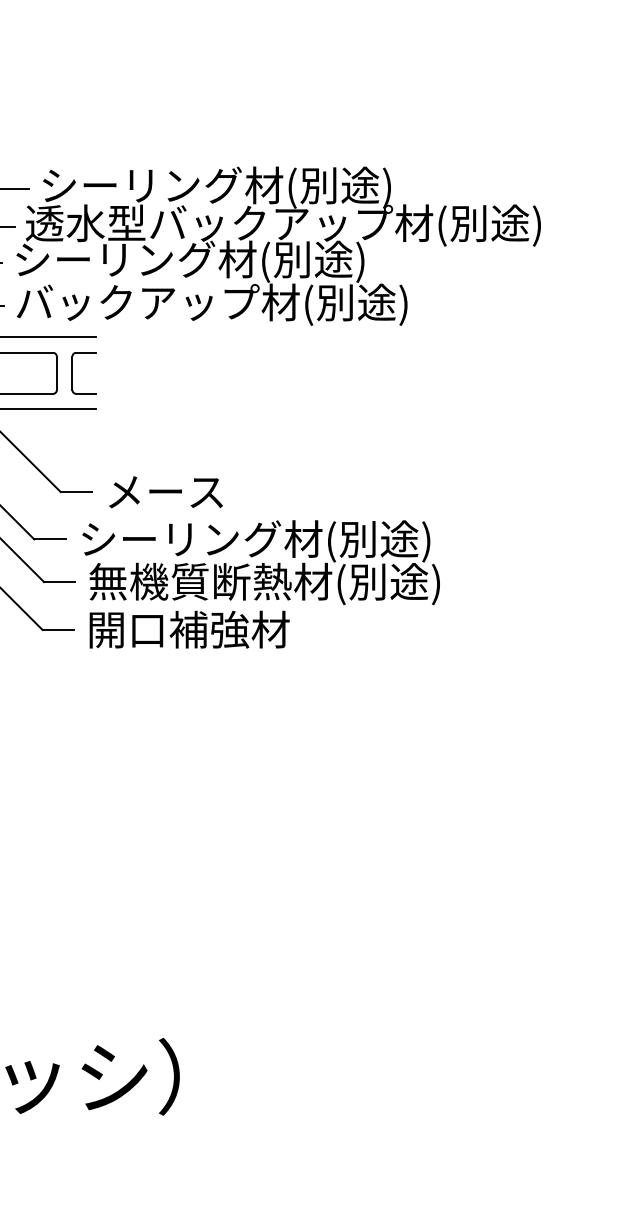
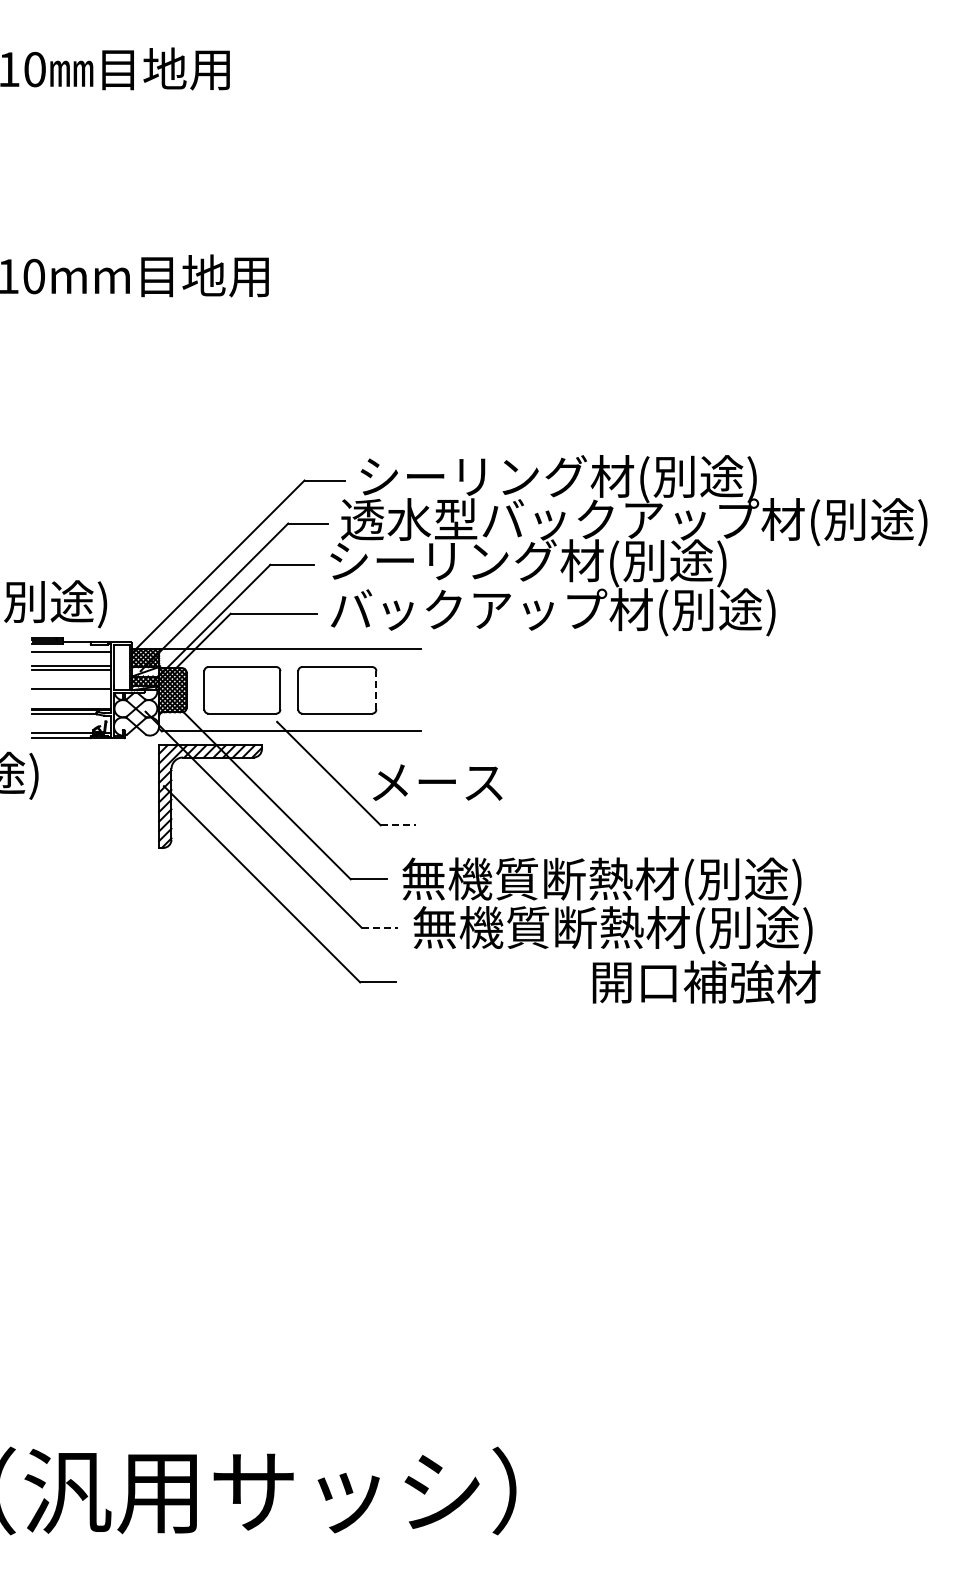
line: (56, 372) -> (376, 689), solid -> dashed
part: (72, 373) -> (394, 690), removed
line: (76, 492) -> (398, 825), solid -> dashed
text: (165, 492) -> (437, 782), moved
text: (180, 538) -> (517, 878), シーリング材(別途) -> 無機質断熱材(別途)
line: (59, 581) -> (379, 927), solid -> dashed
text: (189, 629) -> (706, 981), moved

